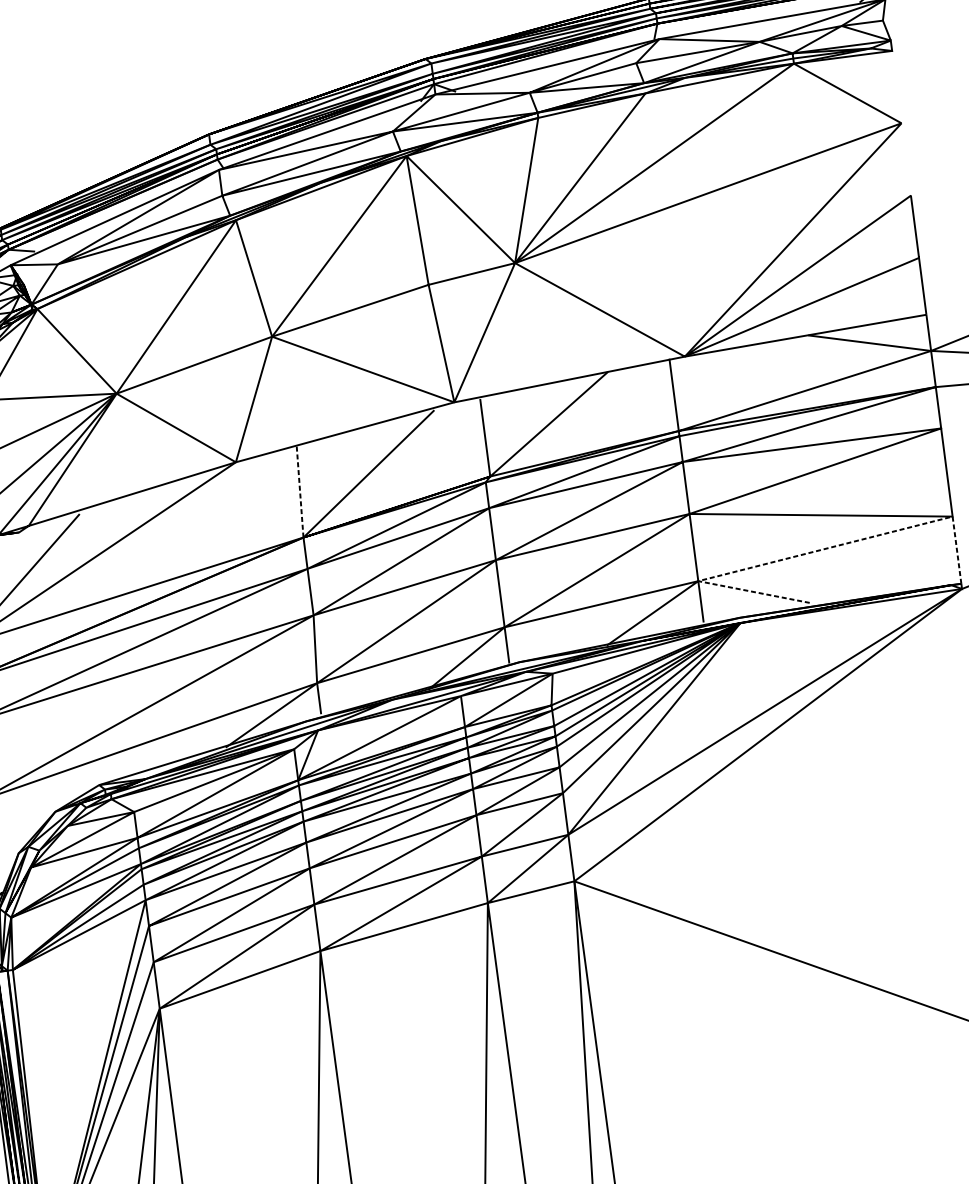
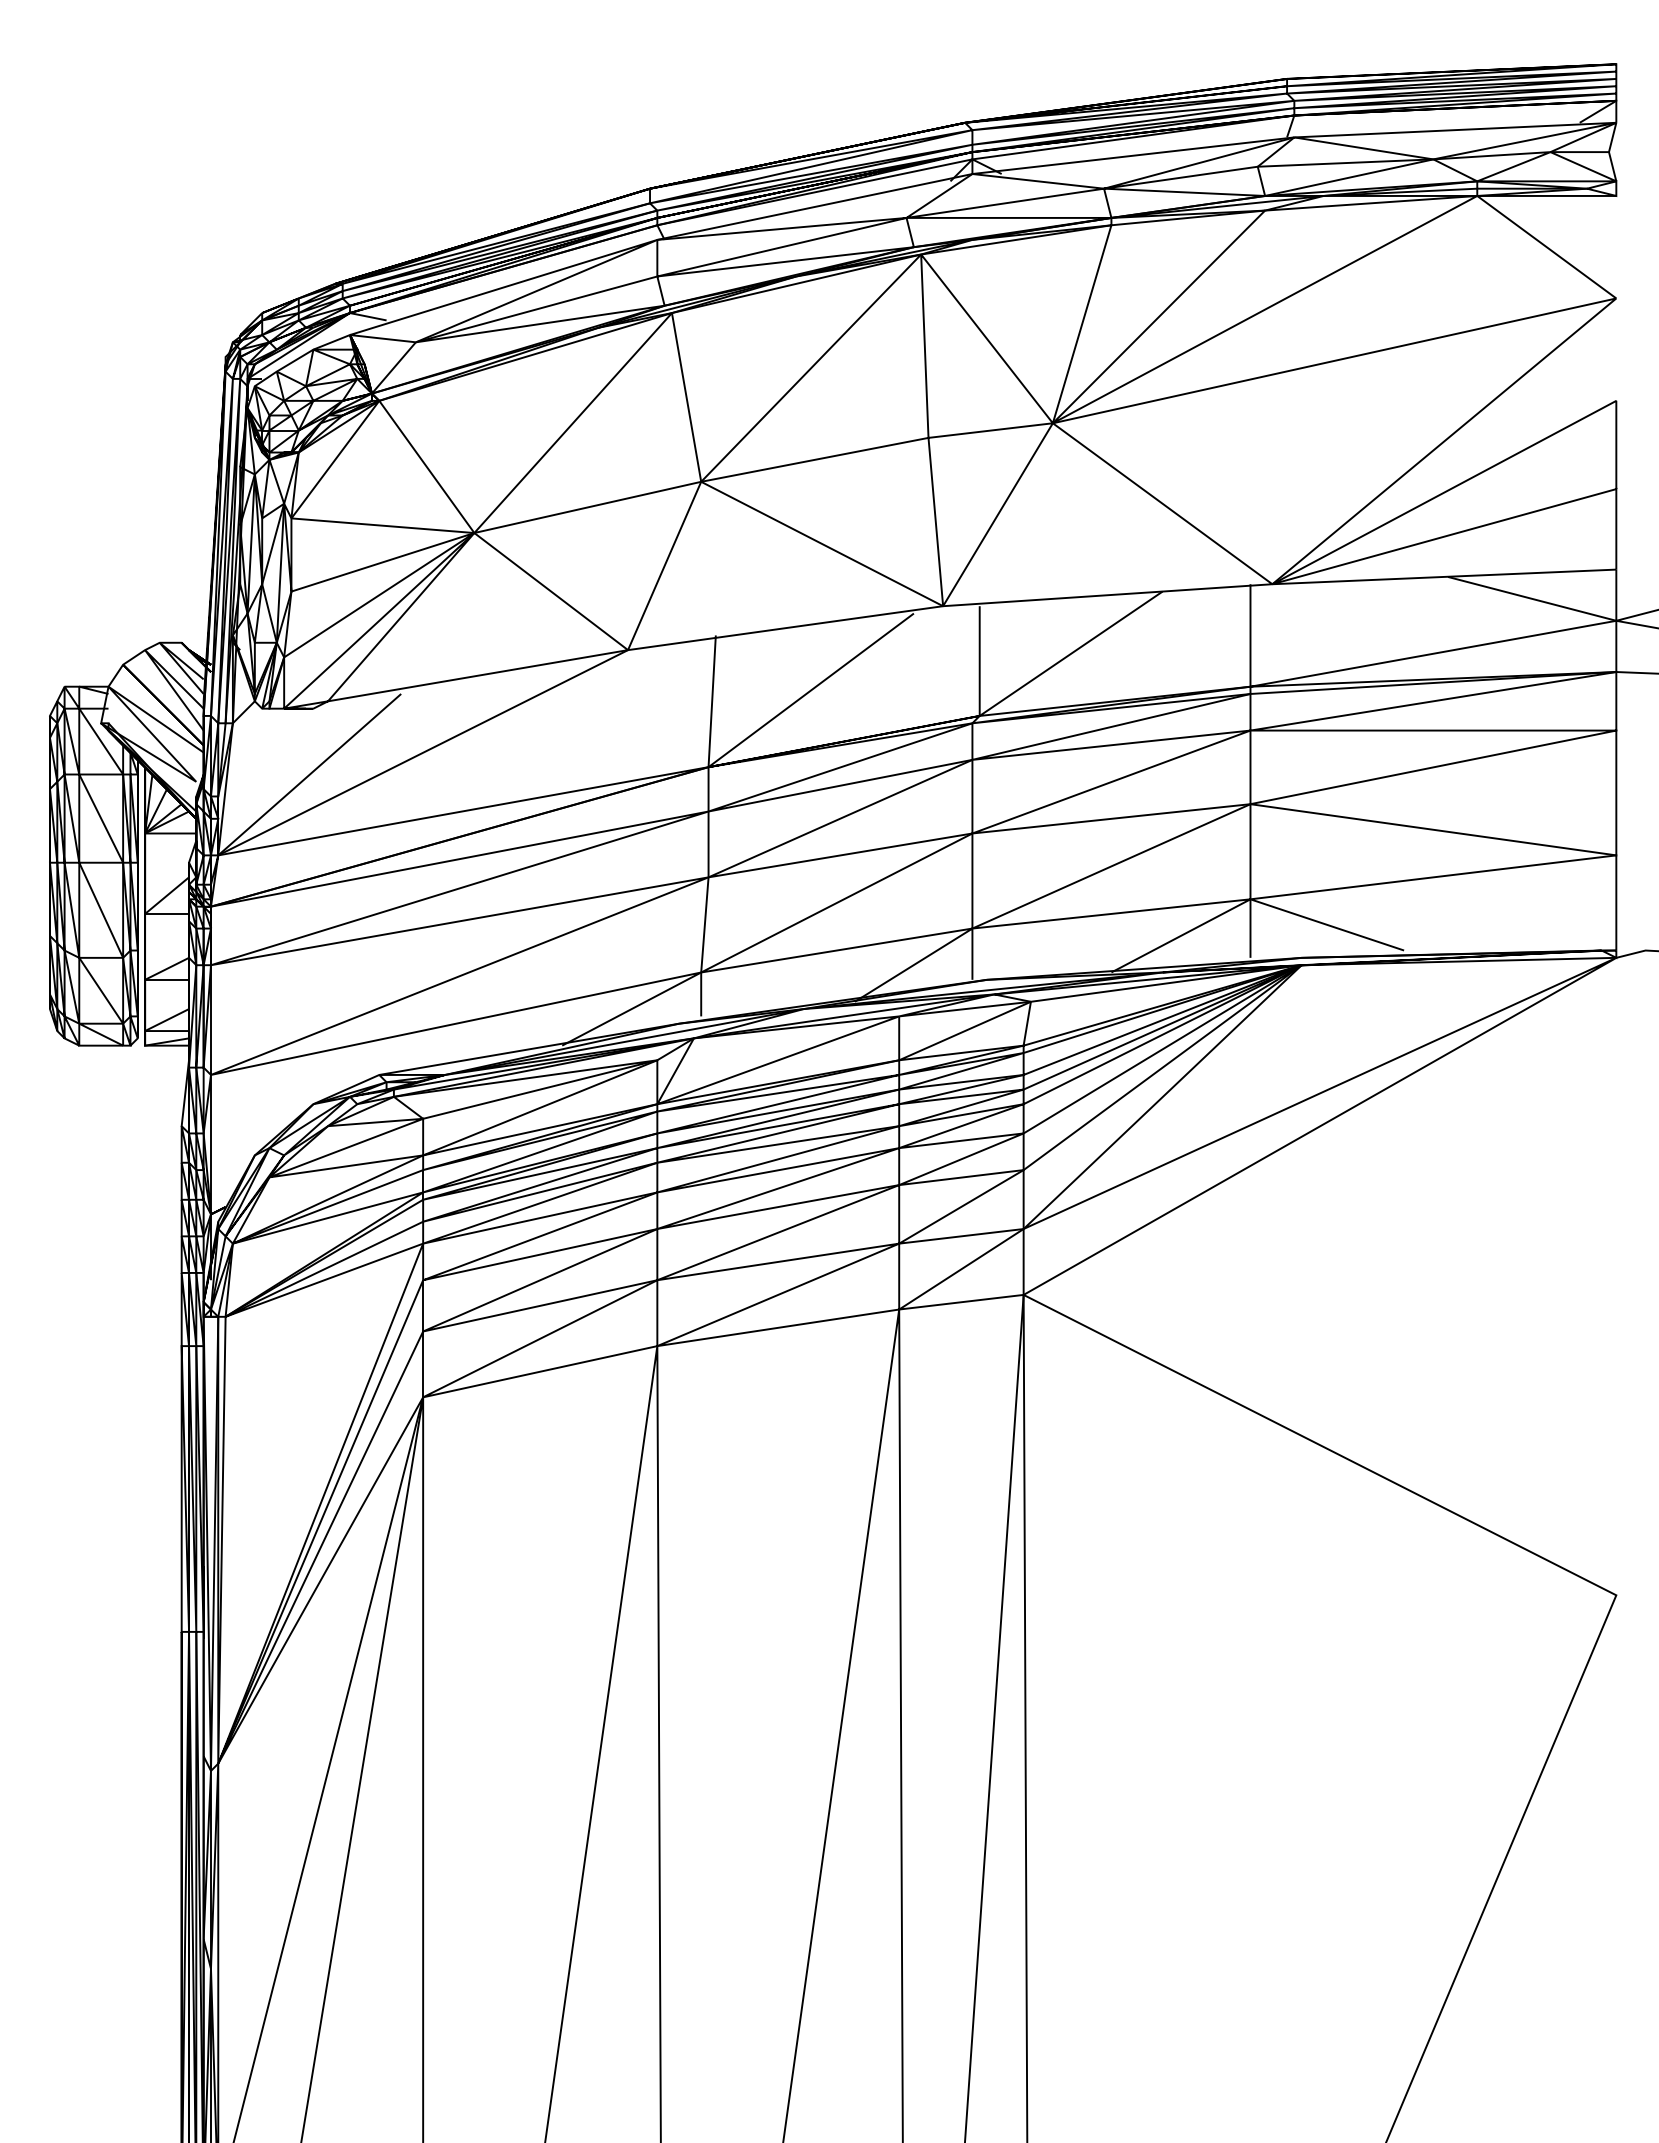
line: (300, 490) -> (712, 701), dashed -> solid
line: (802, 554) -> (1400, 881), dashed -> solid

